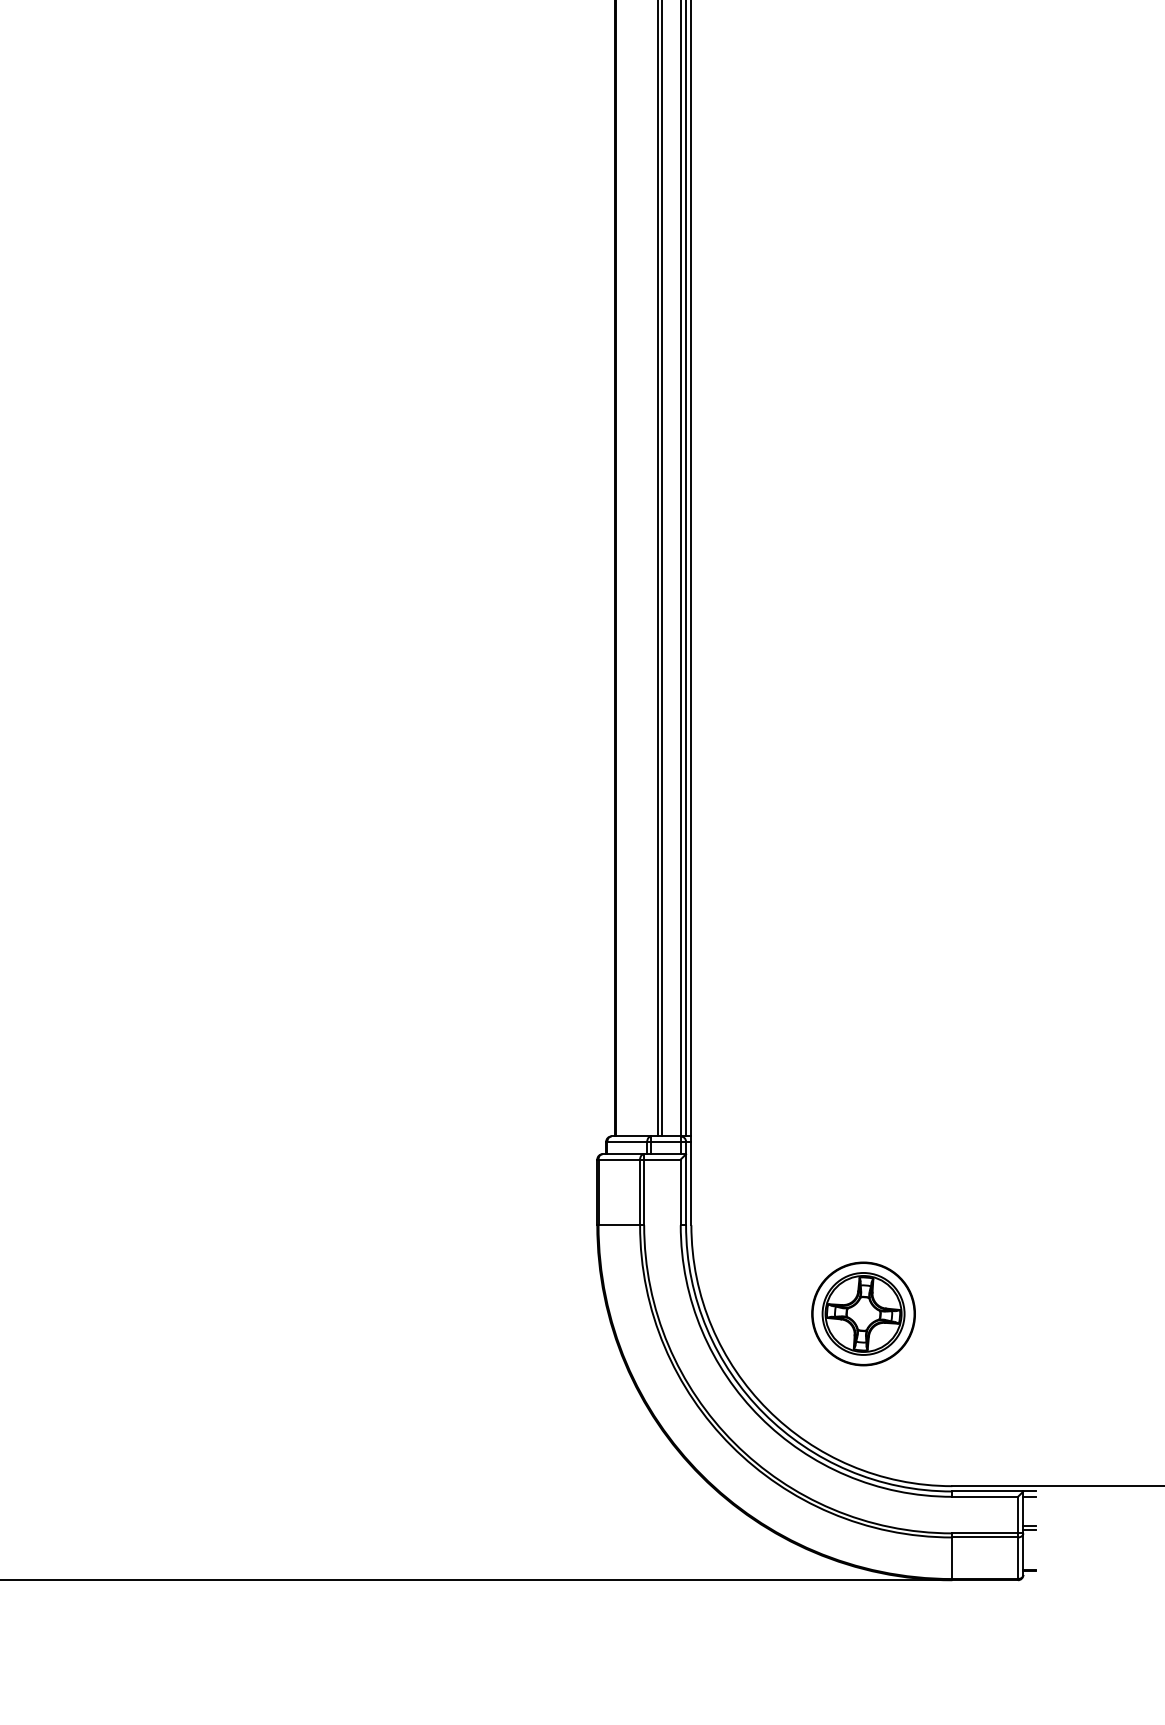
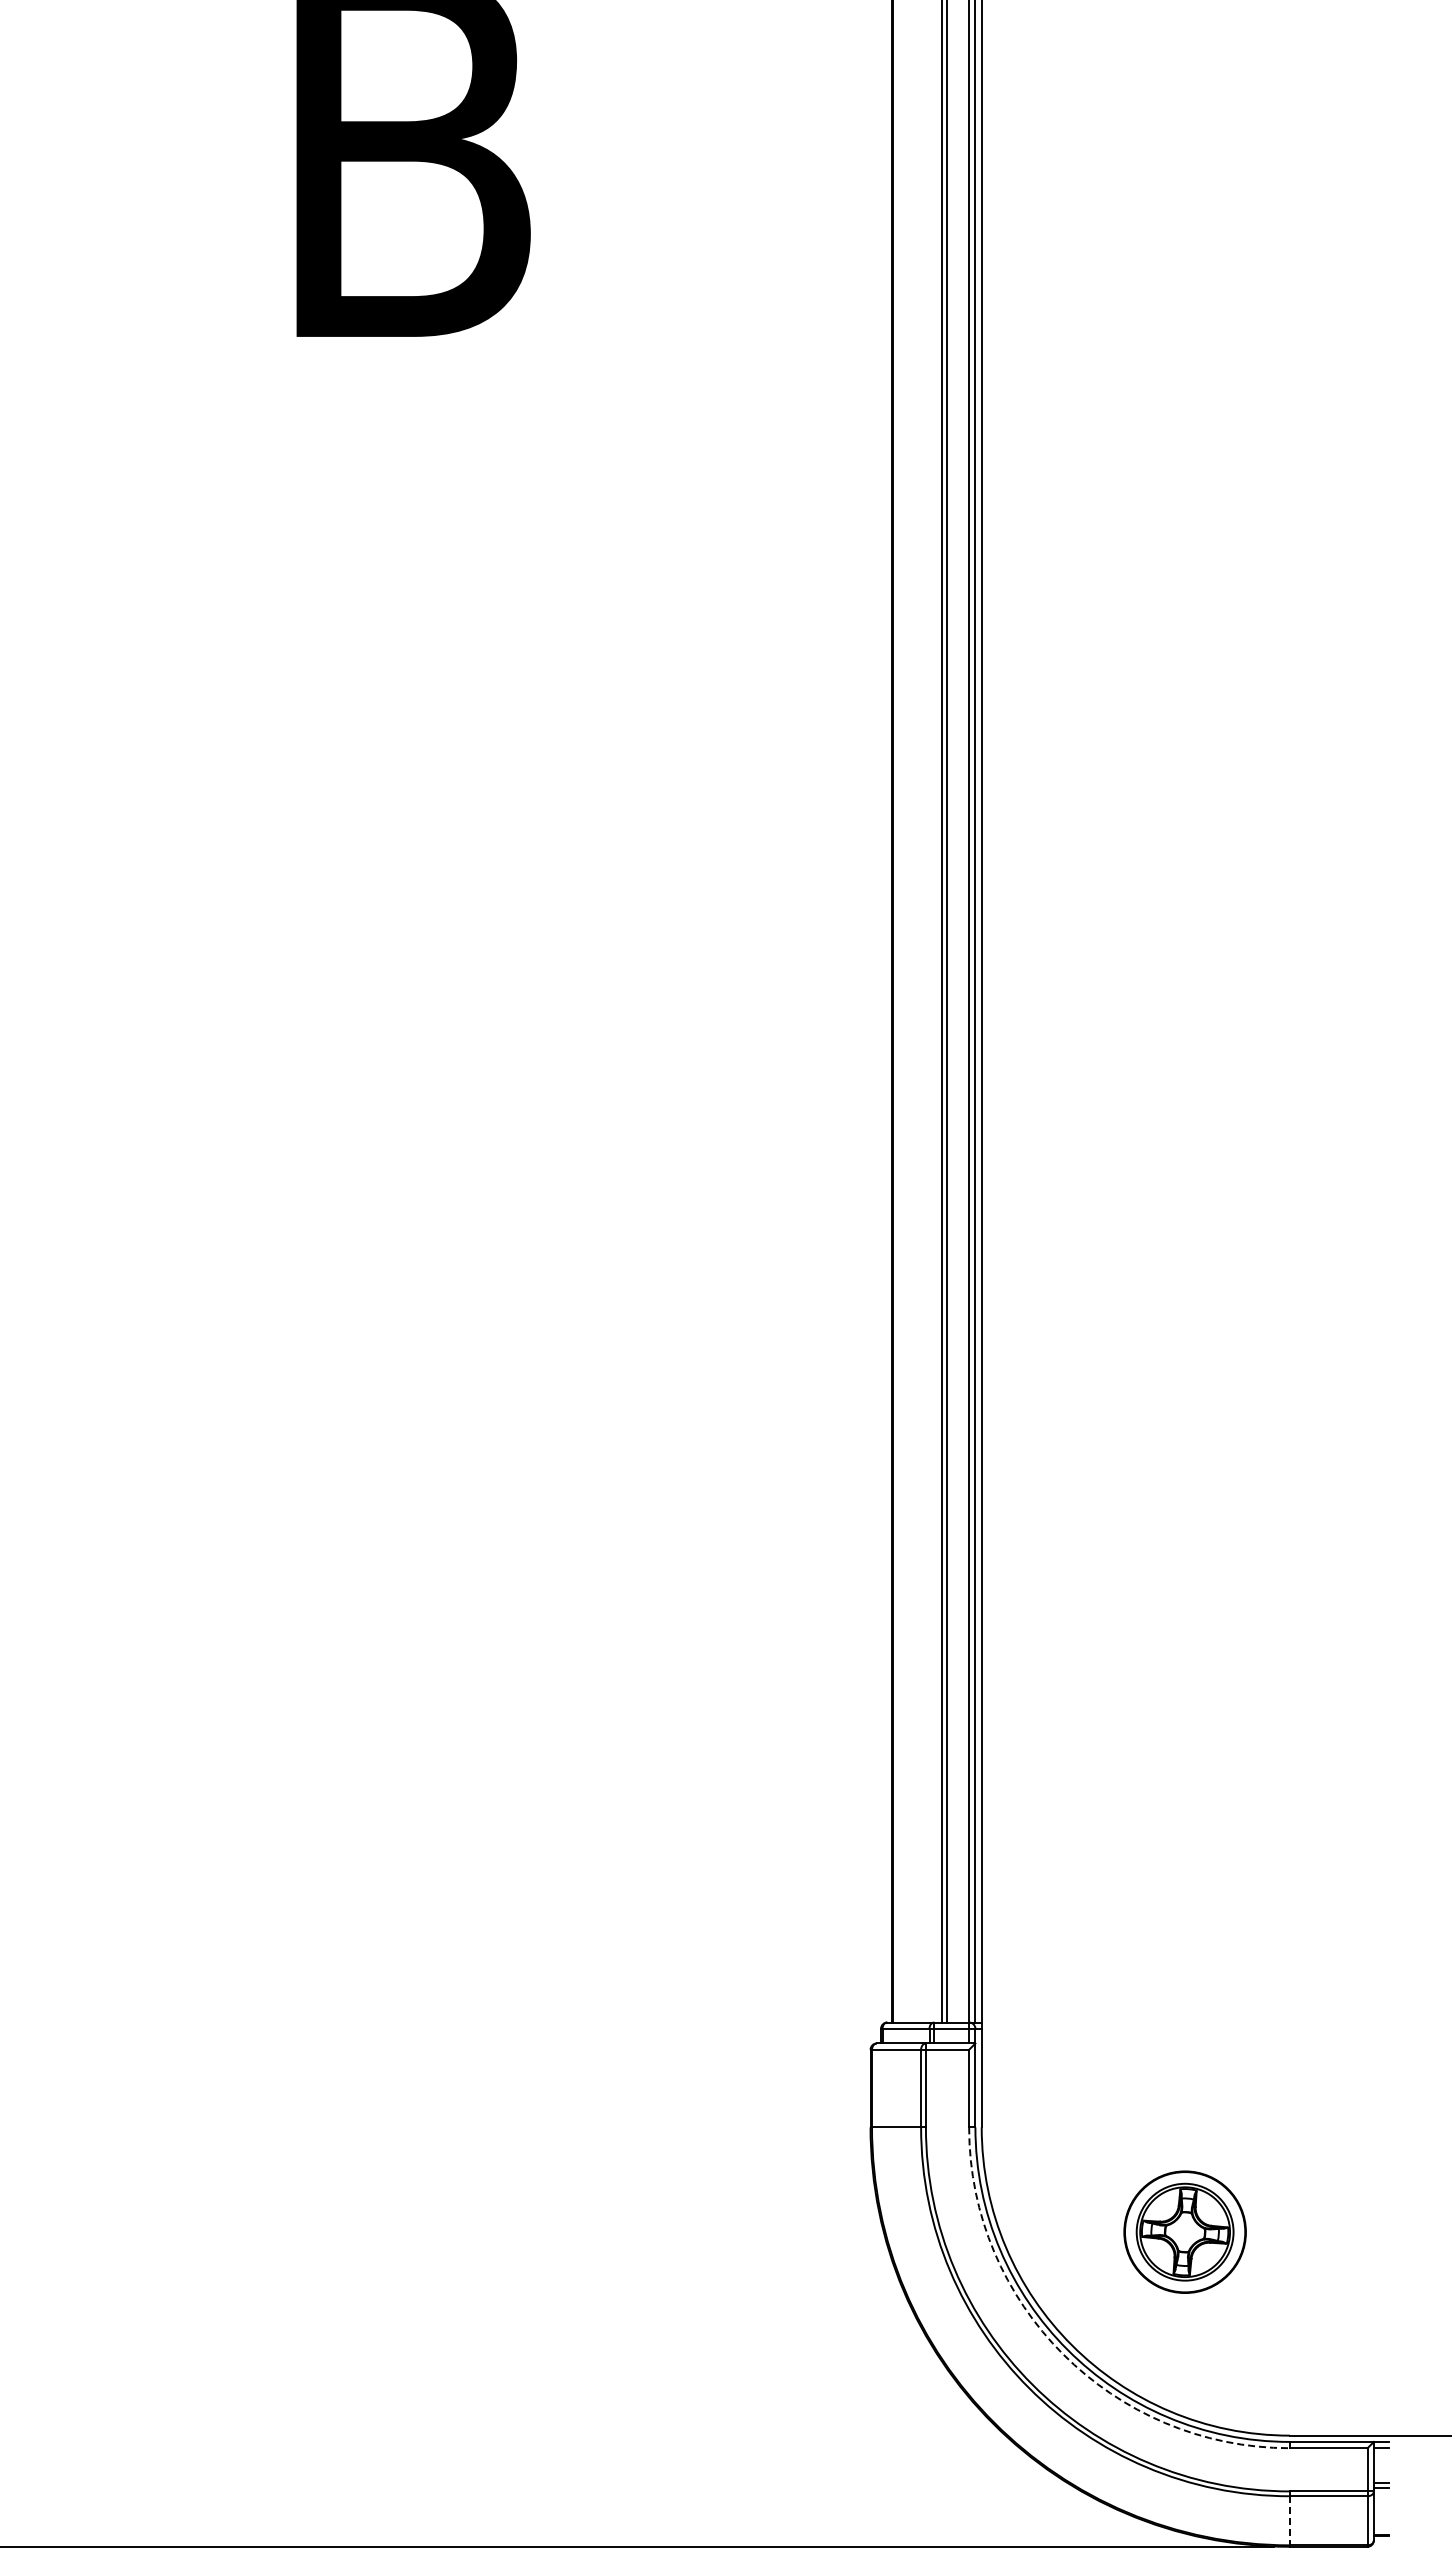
arc: (760, 1417) -> (1063, 2354), solid -> dashed
line: (951, 1558) -> (1289, 2520), solid -> dashed

